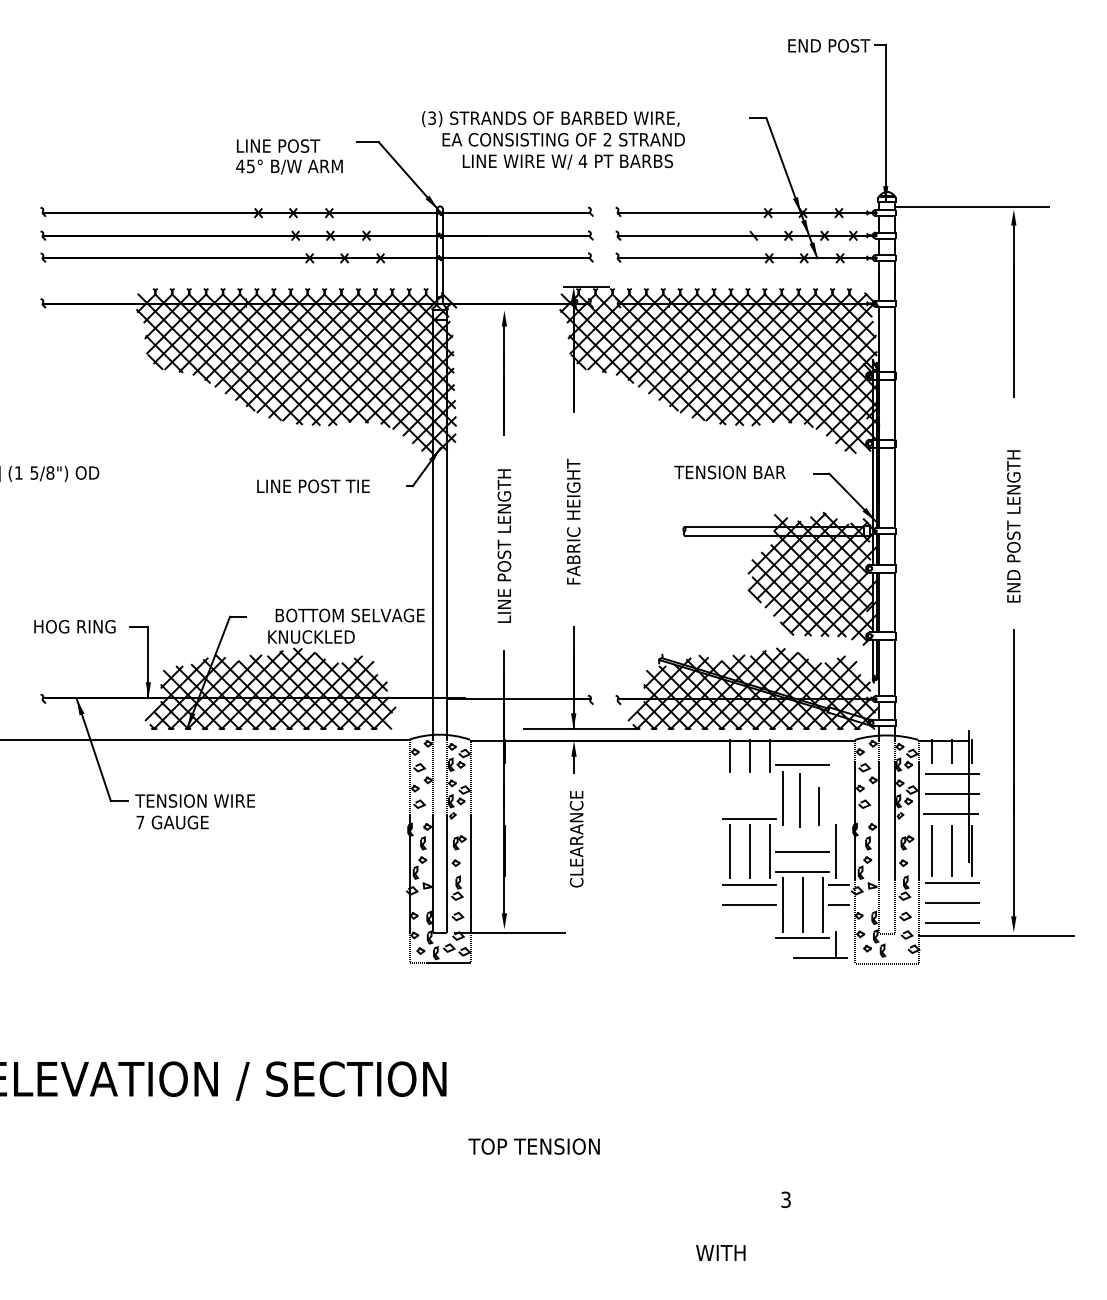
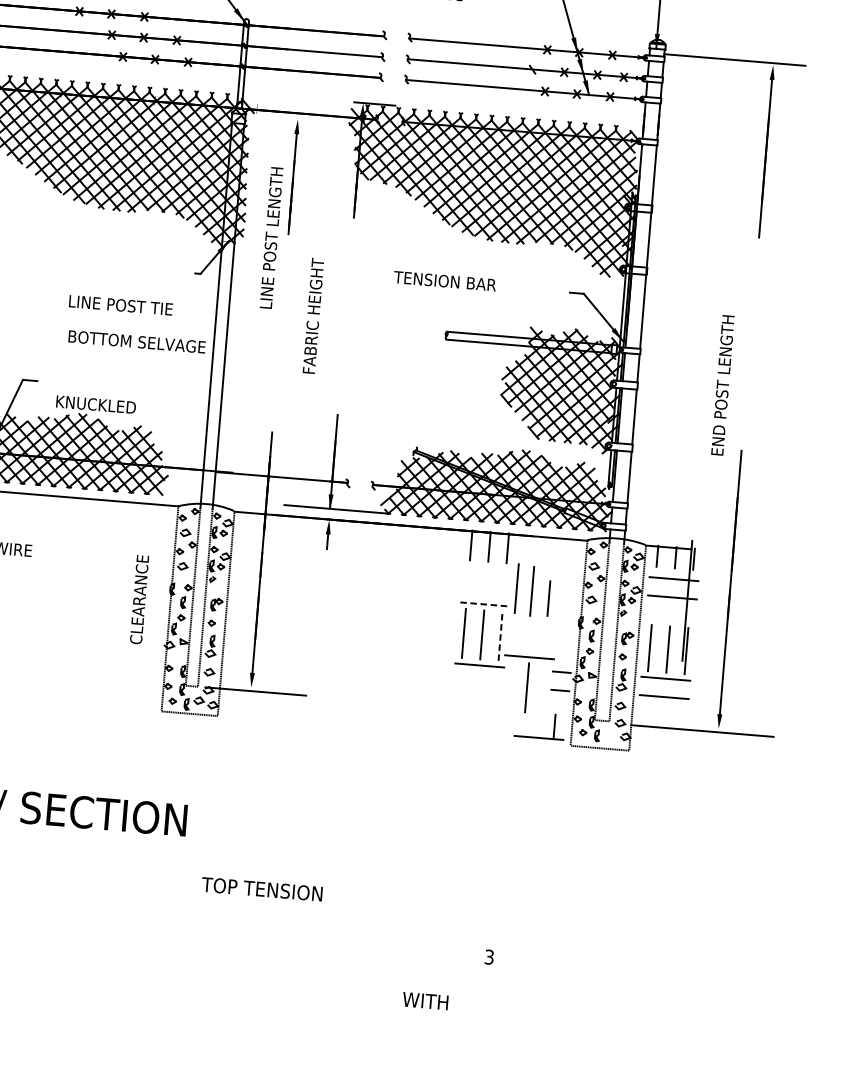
text: (729, 472) -> (444, 281), moved
text: (313, 486) -> (120, 305), moved
text: (573, 521) -> (313, 315), moved
text: (1013, 526) -> (722, 385), moved
text: (504, 545) -> (271, 237), moved
text: (349, 615) -> (136, 341), moved
line: (802, 765) -> (537, 559), removed
line: (950, 814) -> (669, 615), removed
line: (749, 818) -> (484, 604), solid -> dashed
text: (576, 838) -> (139, 599), moved
line: (769, 851) -> (500, 636), solid -> dashed
line: (802, 851) -> (530, 638), removed
line: (836, 851) -> (562, 641), removed
line: (782, 904) -> (508, 685), removed
line: (822, 904) -> (545, 688), removed
line: (749, 905) -> (478, 684), removed
line: (951, 922) -> (662, 715), removed
line: (802, 938) -> (524, 718), removed

